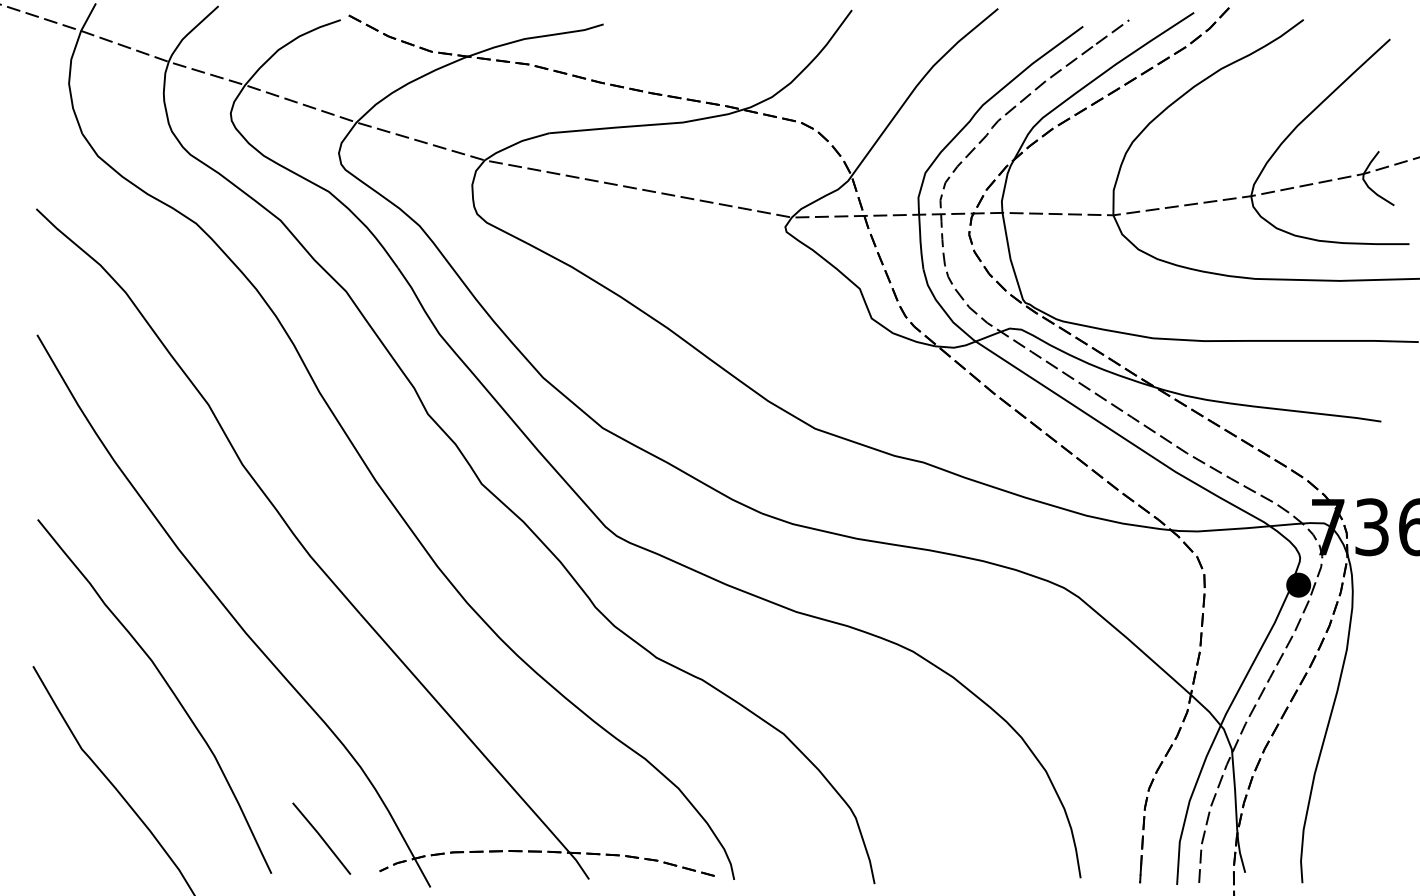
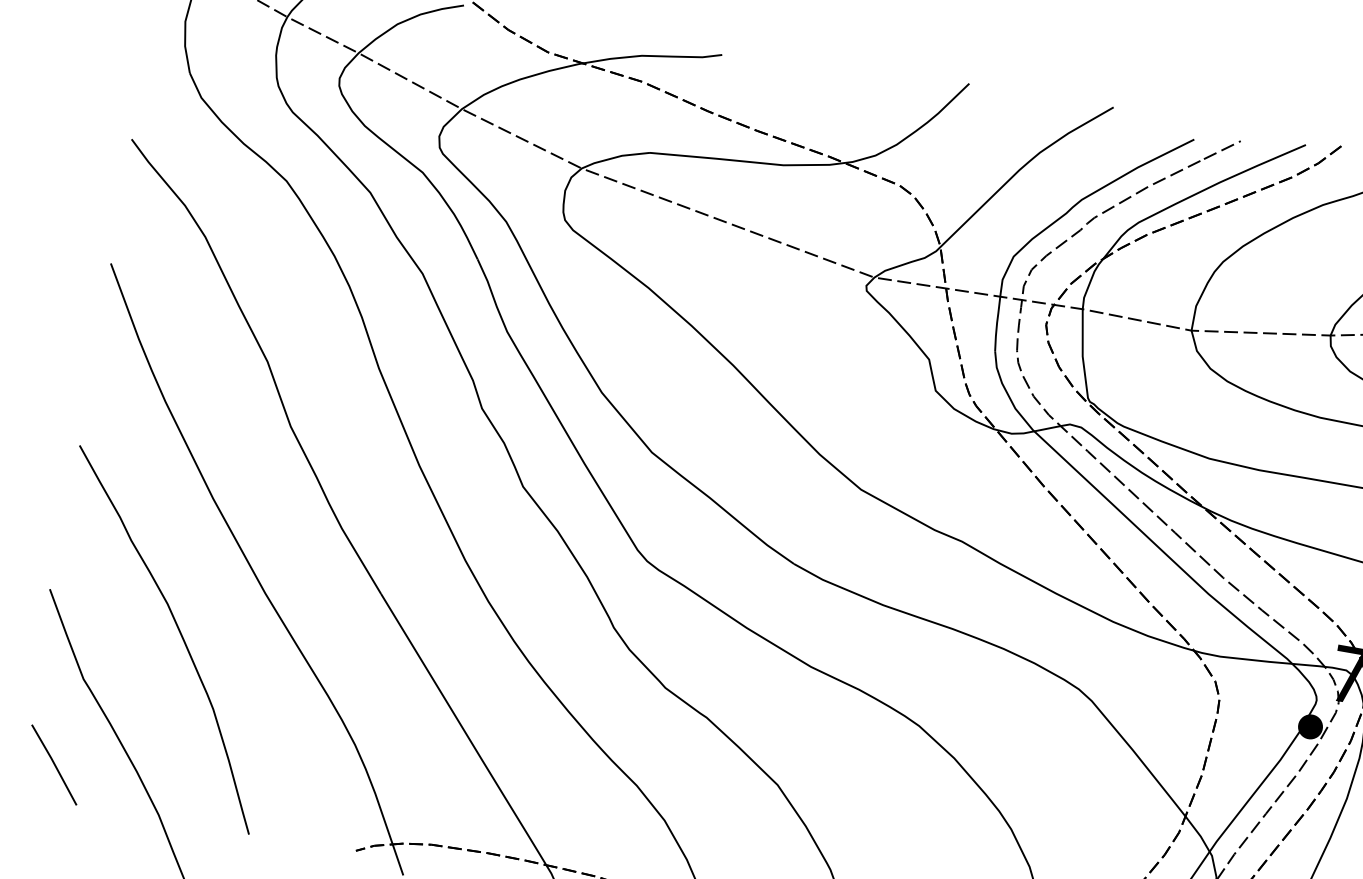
line: (321, 838) -> (54, 764), moved

